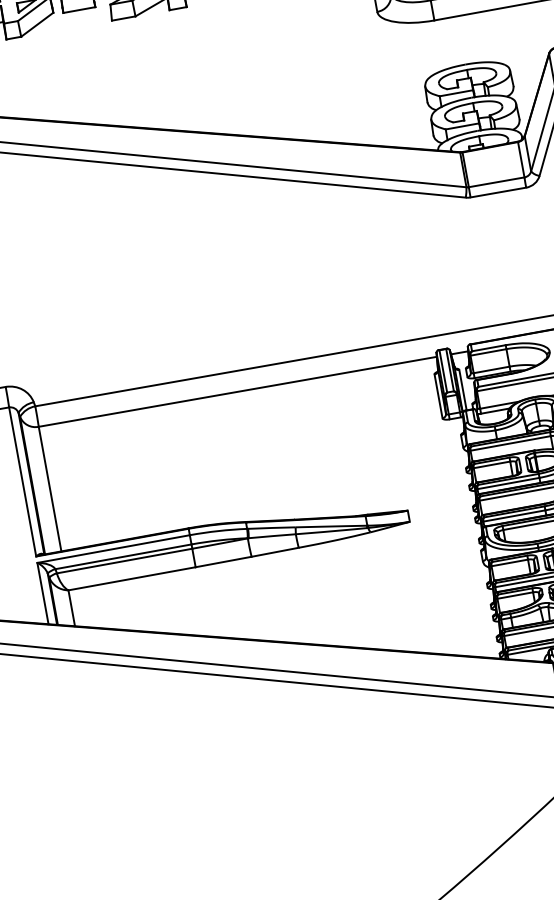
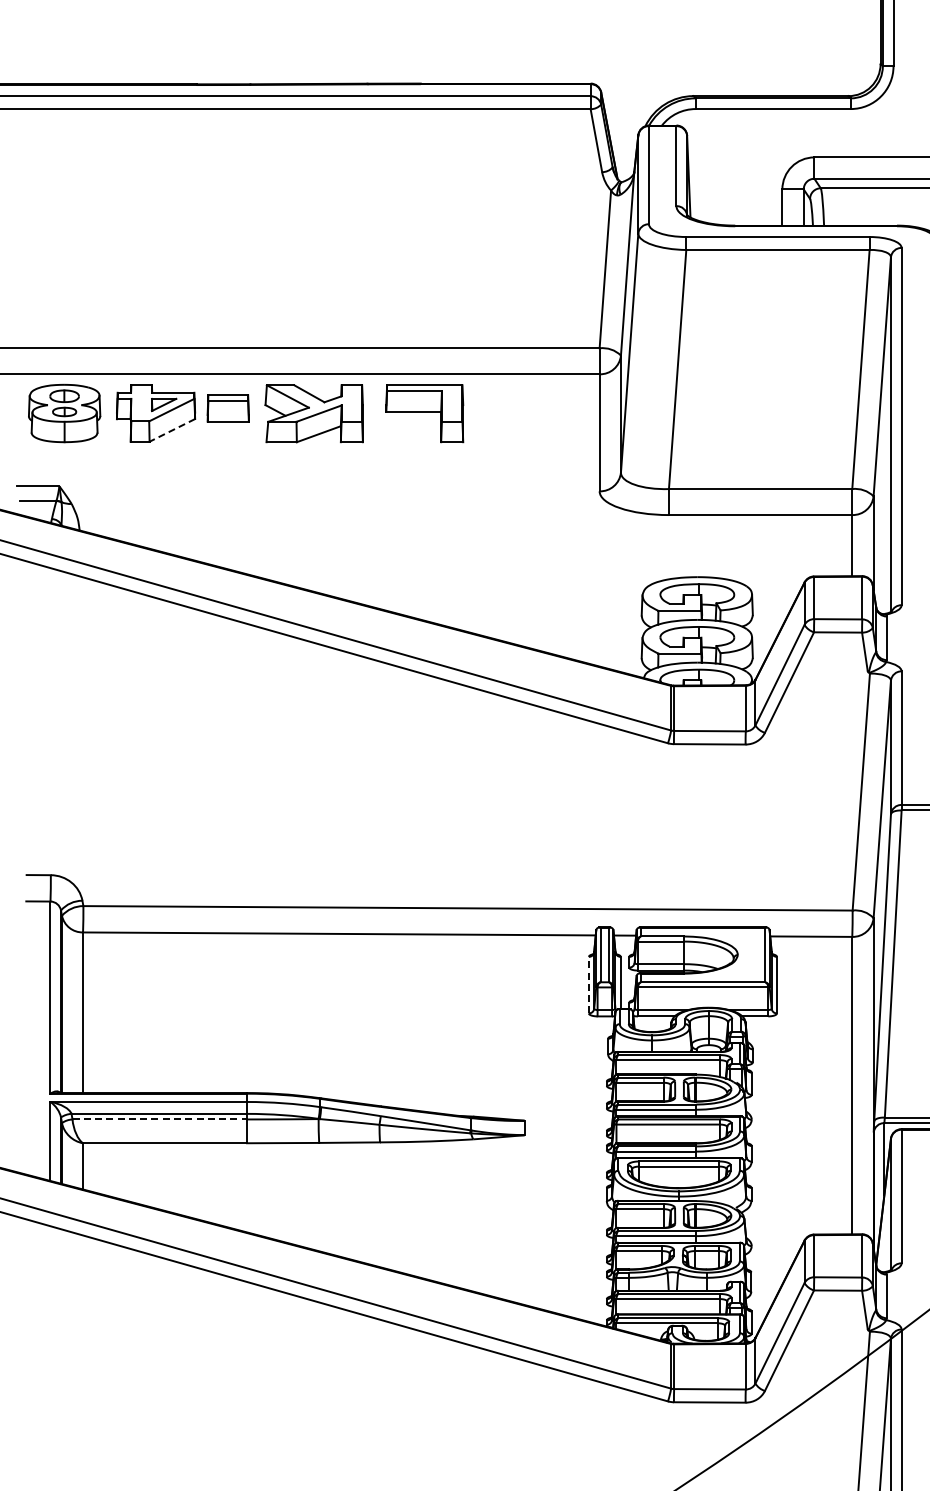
line: (36, 24) -> (171, 430), solid -> dashed
line: (438, 395) -> (588, 984), solid -> dashed
line: (125, 561) -> (160, 1119), solid -> dashed

